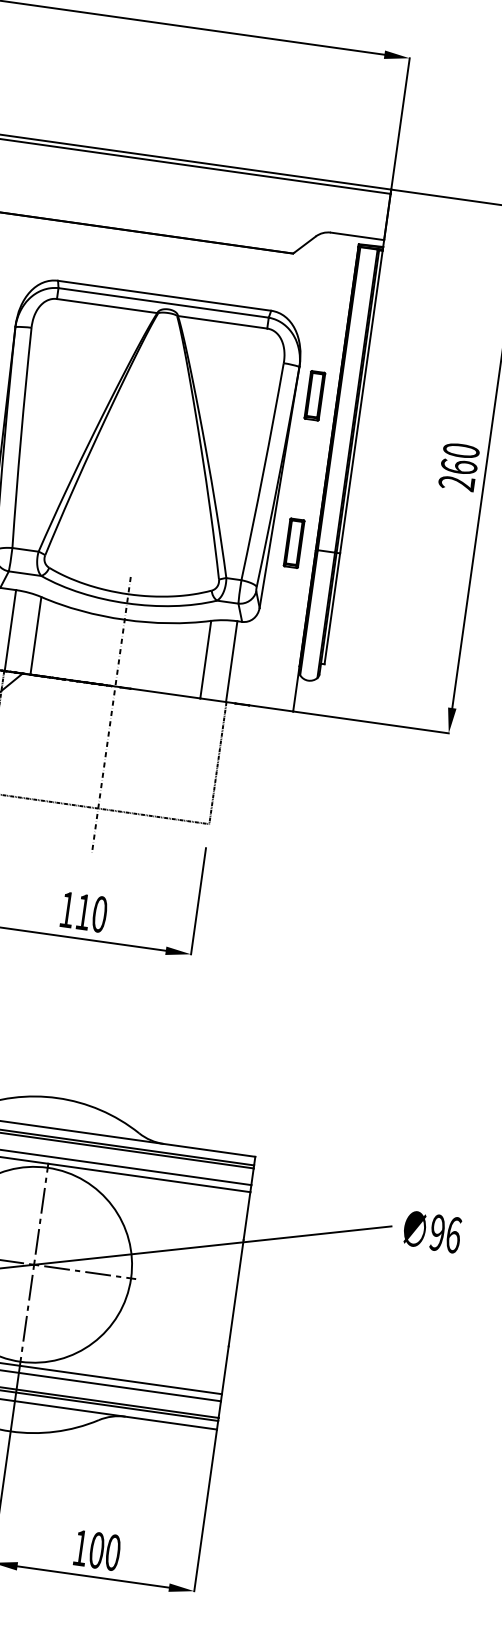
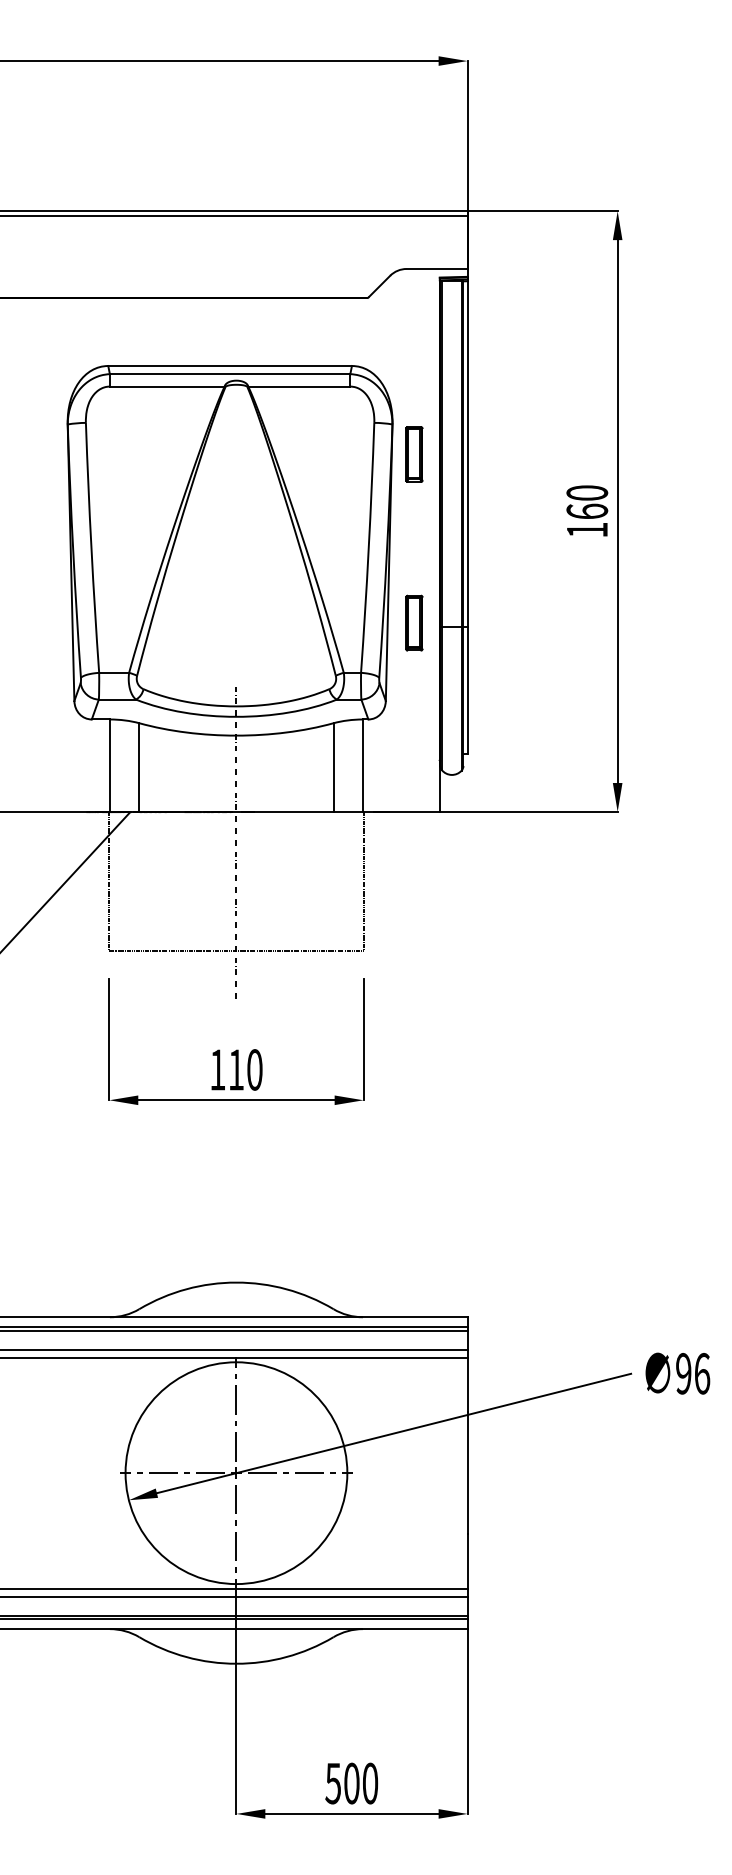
text: (456, 482) -> (586, 529), 260 -> 160
text: (79, 1547) -> (332, 1783), 100 -> 500

